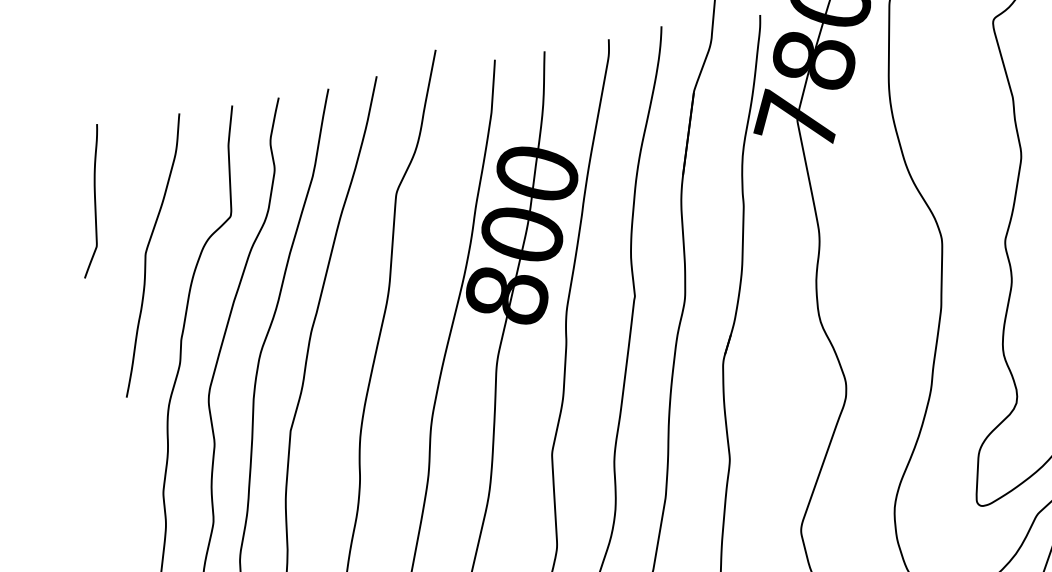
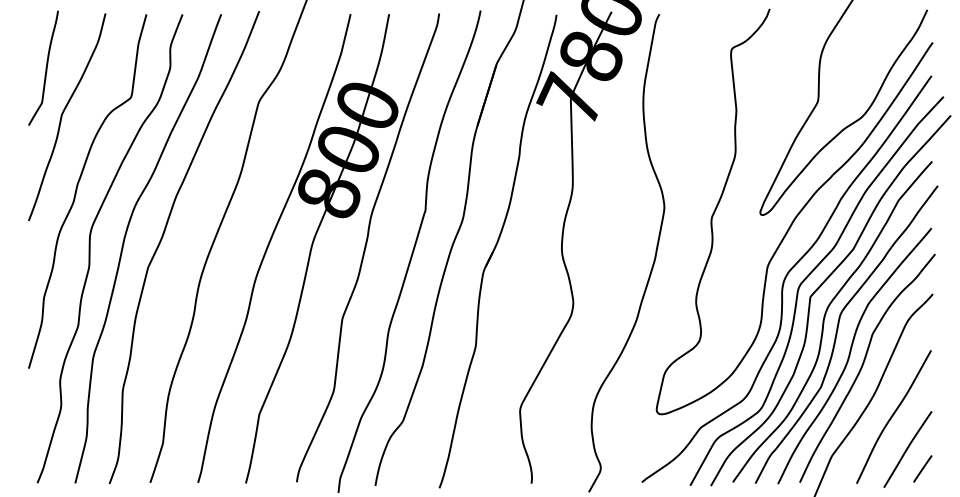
curve: (93, 199) -> (45, 67), moved

